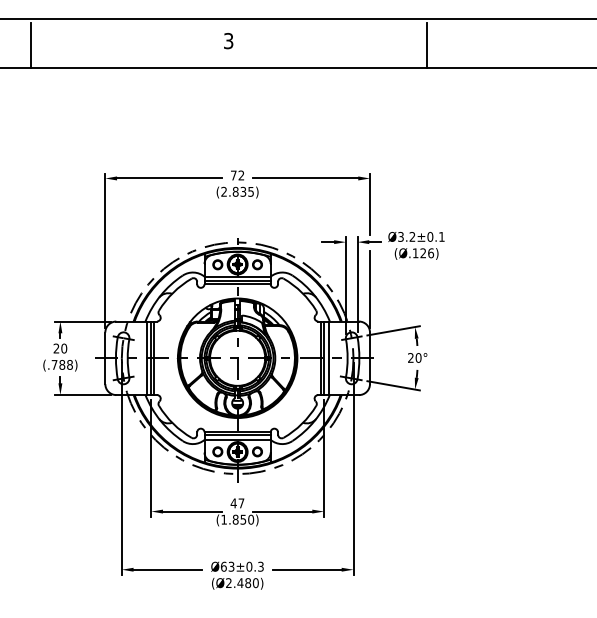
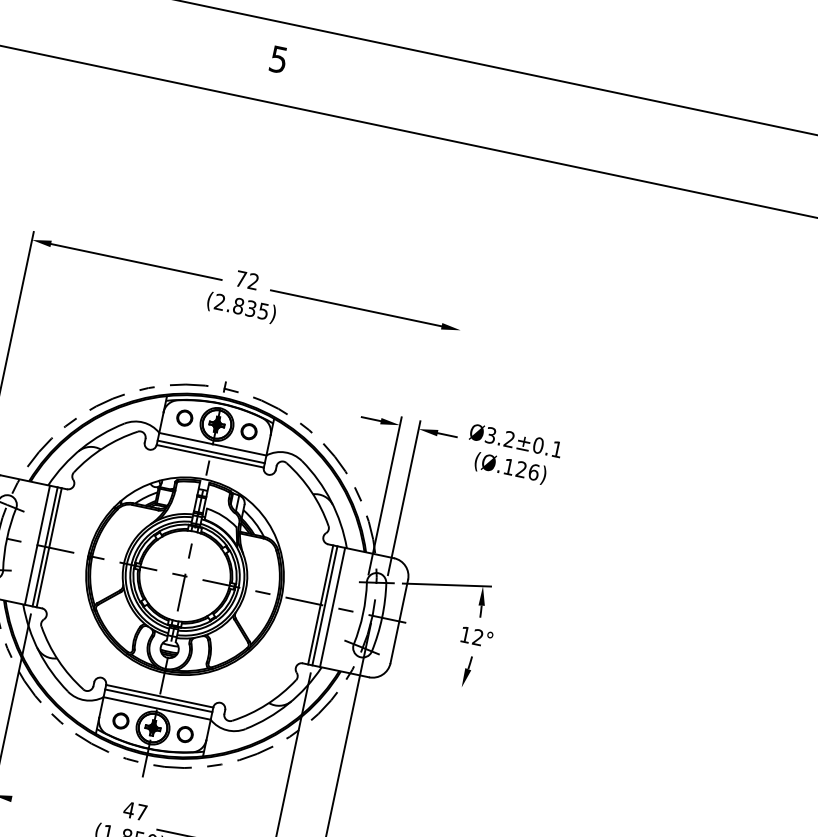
text: (228, 40) -> (278, 58), 3 -> 5
line: (426, 45) -> (597, 134), removed
line: (370, 204) -> (452, 372), removed
line: (370, 288) -> (423, 508), removed
text: (414, 357) -> (471, 635), 20° -> 12°
line: (393, 385) -> (428, 673), removed
line: (192, 511) -> (59, 808), removed

